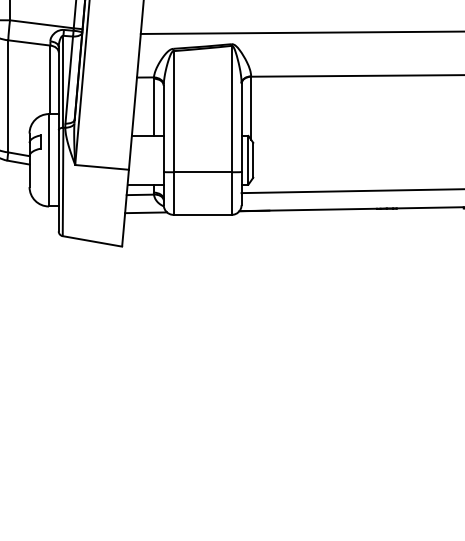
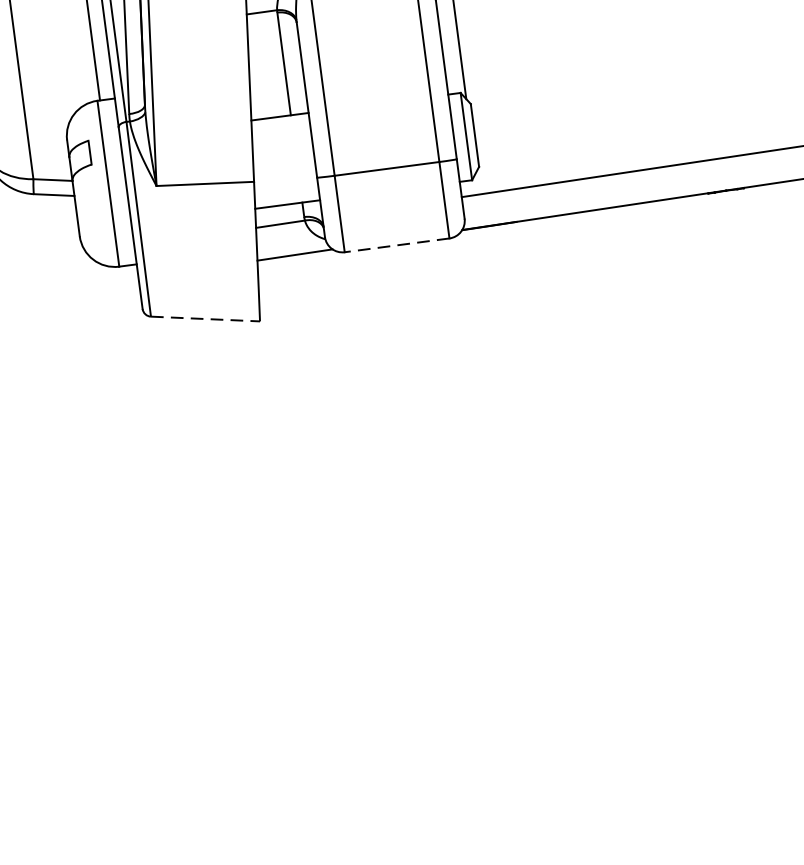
line: (202, 214) -> (396, 244), solid -> dashed
line: (92, 241) -> (205, 319), solid -> dashed

